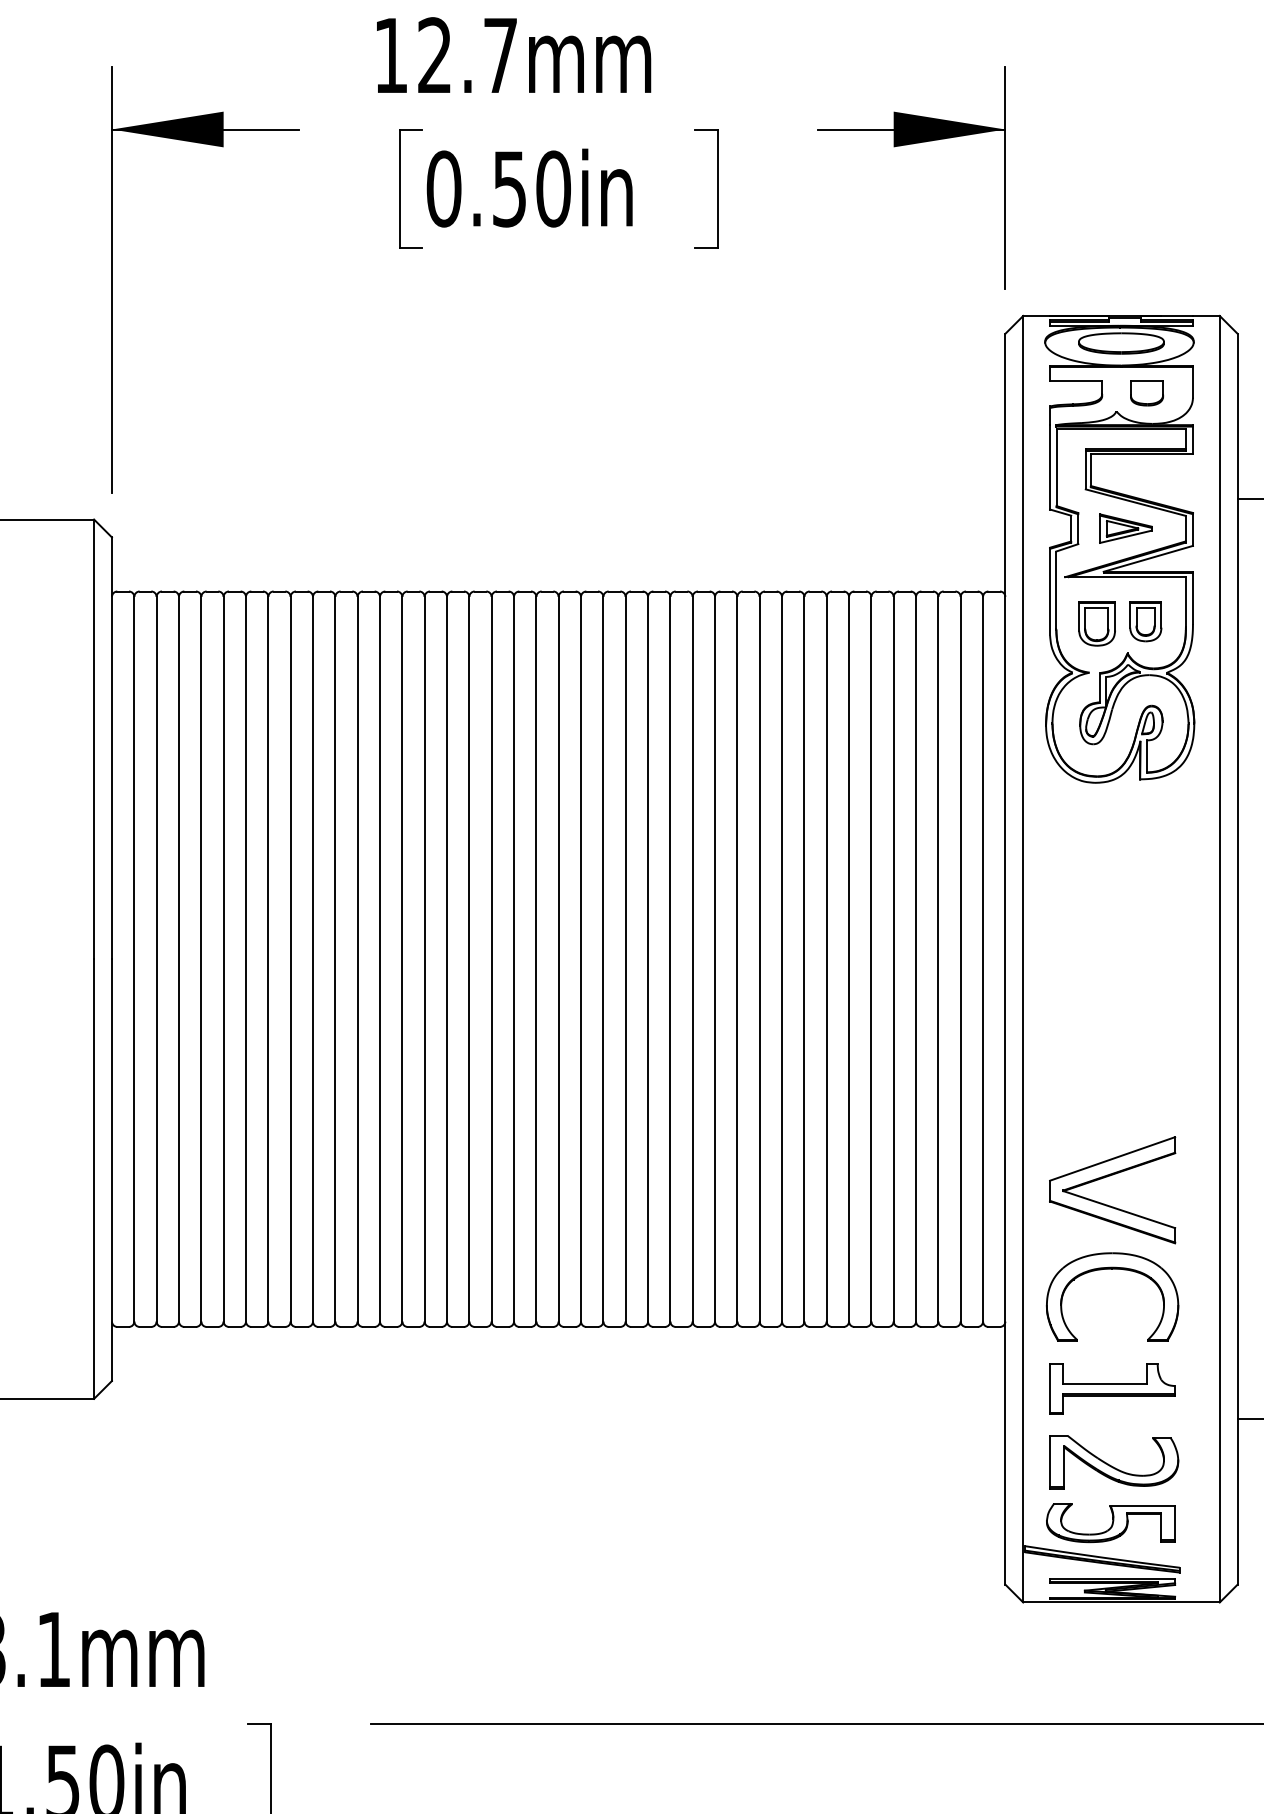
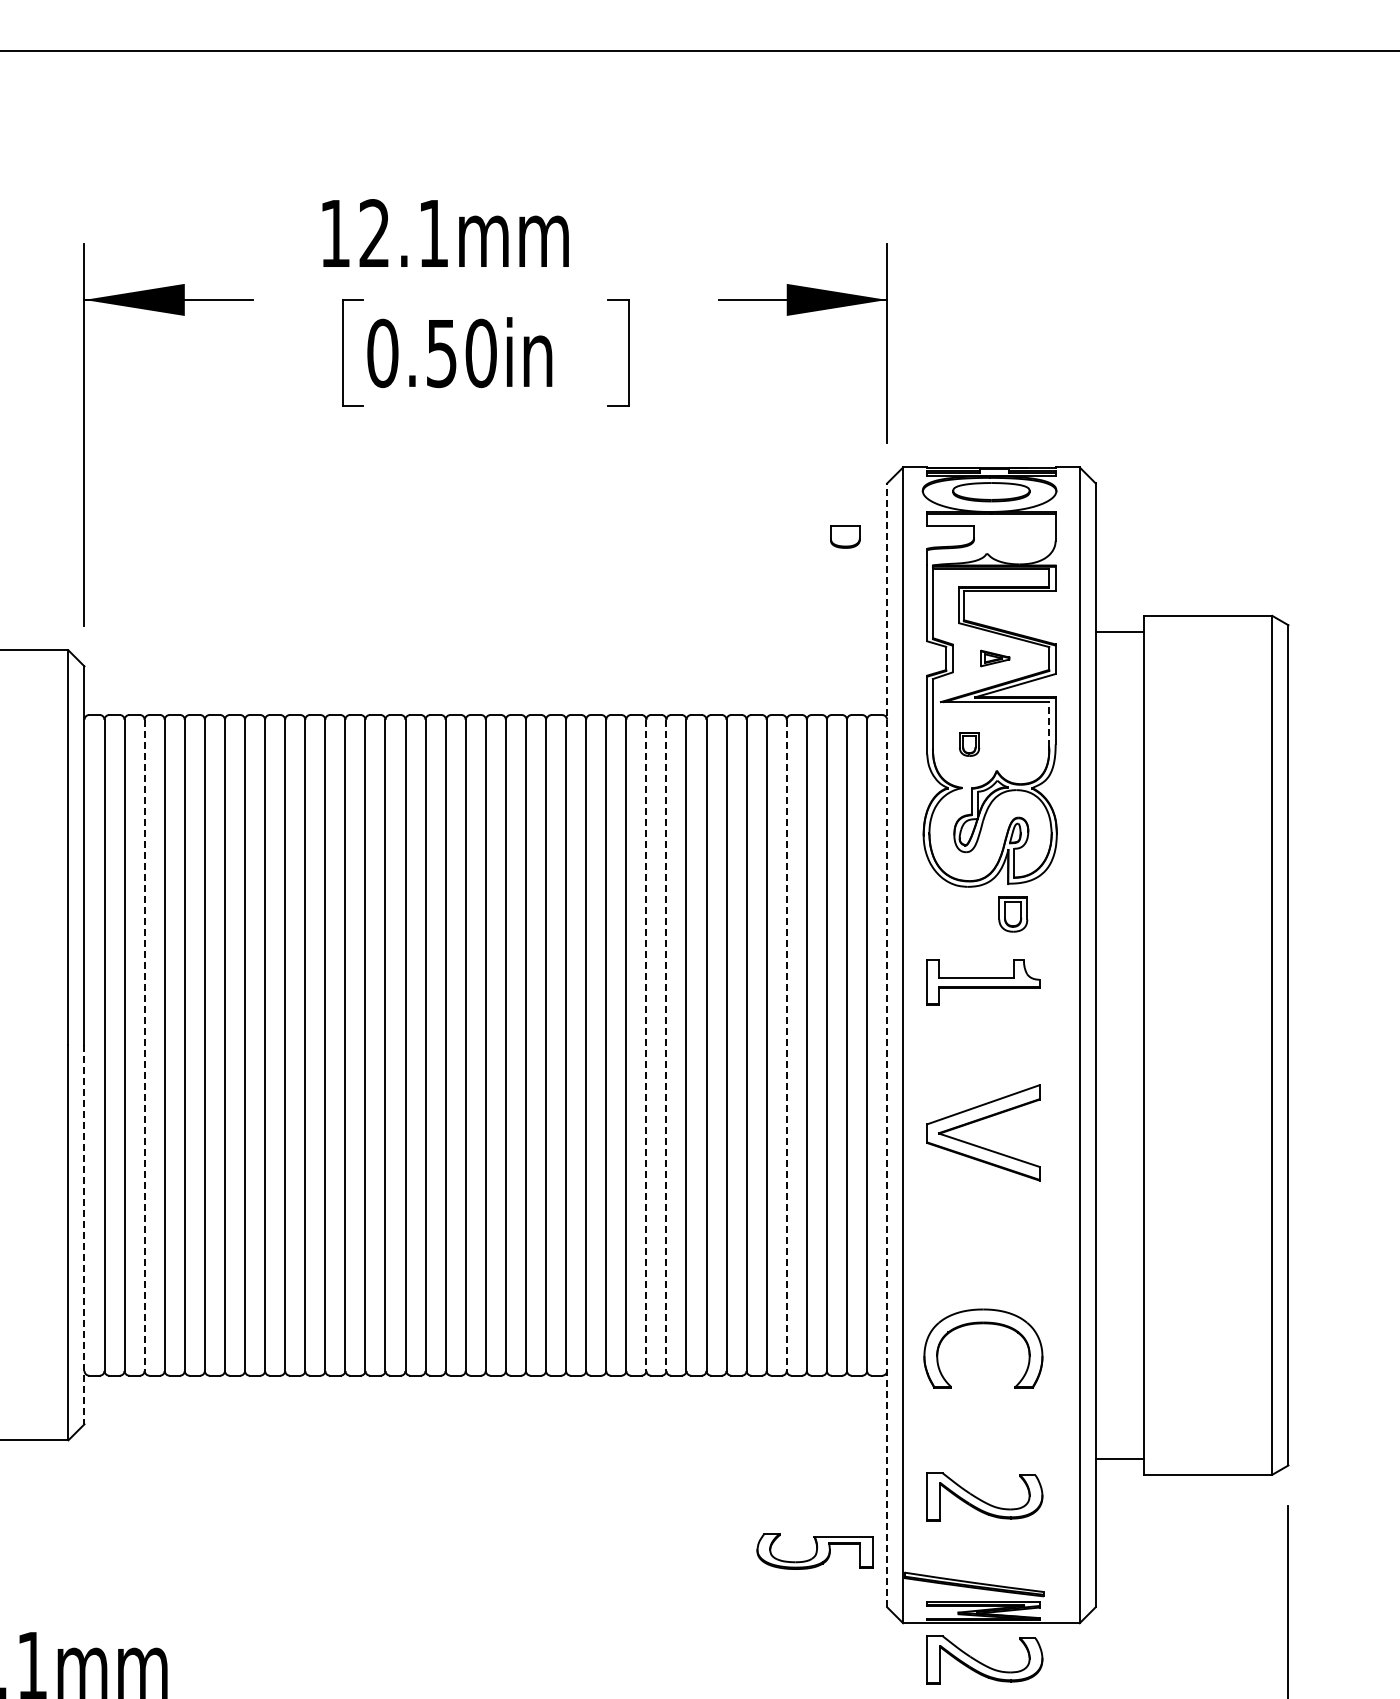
text: (500, 55) -> (433, 233), 12.7mm -> 12.1mm
part: (1147, 392) -> (845, 536), moved
part: (1126, 528) -> (995, 658), size x0.6
line: (1186, 602) -> (1049, 724), solid -> dashed
part: (1146, 622) -> (1013, 914), moved
part: (1097, 624) -> (969, 744), size x0.6
line: (178, 959) -> (144, 1045), solid -> dashed
line: (737, 959) -> (646, 1045), solid -> dashed
line: (759, 959) -> (666, 1045), solid -> dashed
line: (893, 959) -> (786, 1045), solid -> dashed
line: (1005, 959) -> (887, 1045), solid -> dashed
line: (111, 1170) -> (84, 1235), solid -> dashed
part: (1107, 1177) -> (978, 1121), moved
part: (1112, 1389) -> (983, 982), moved
part: (1110, 1522) -> (814, 1551), moved
part: (1113, 1642) -> (984, 1659), added

